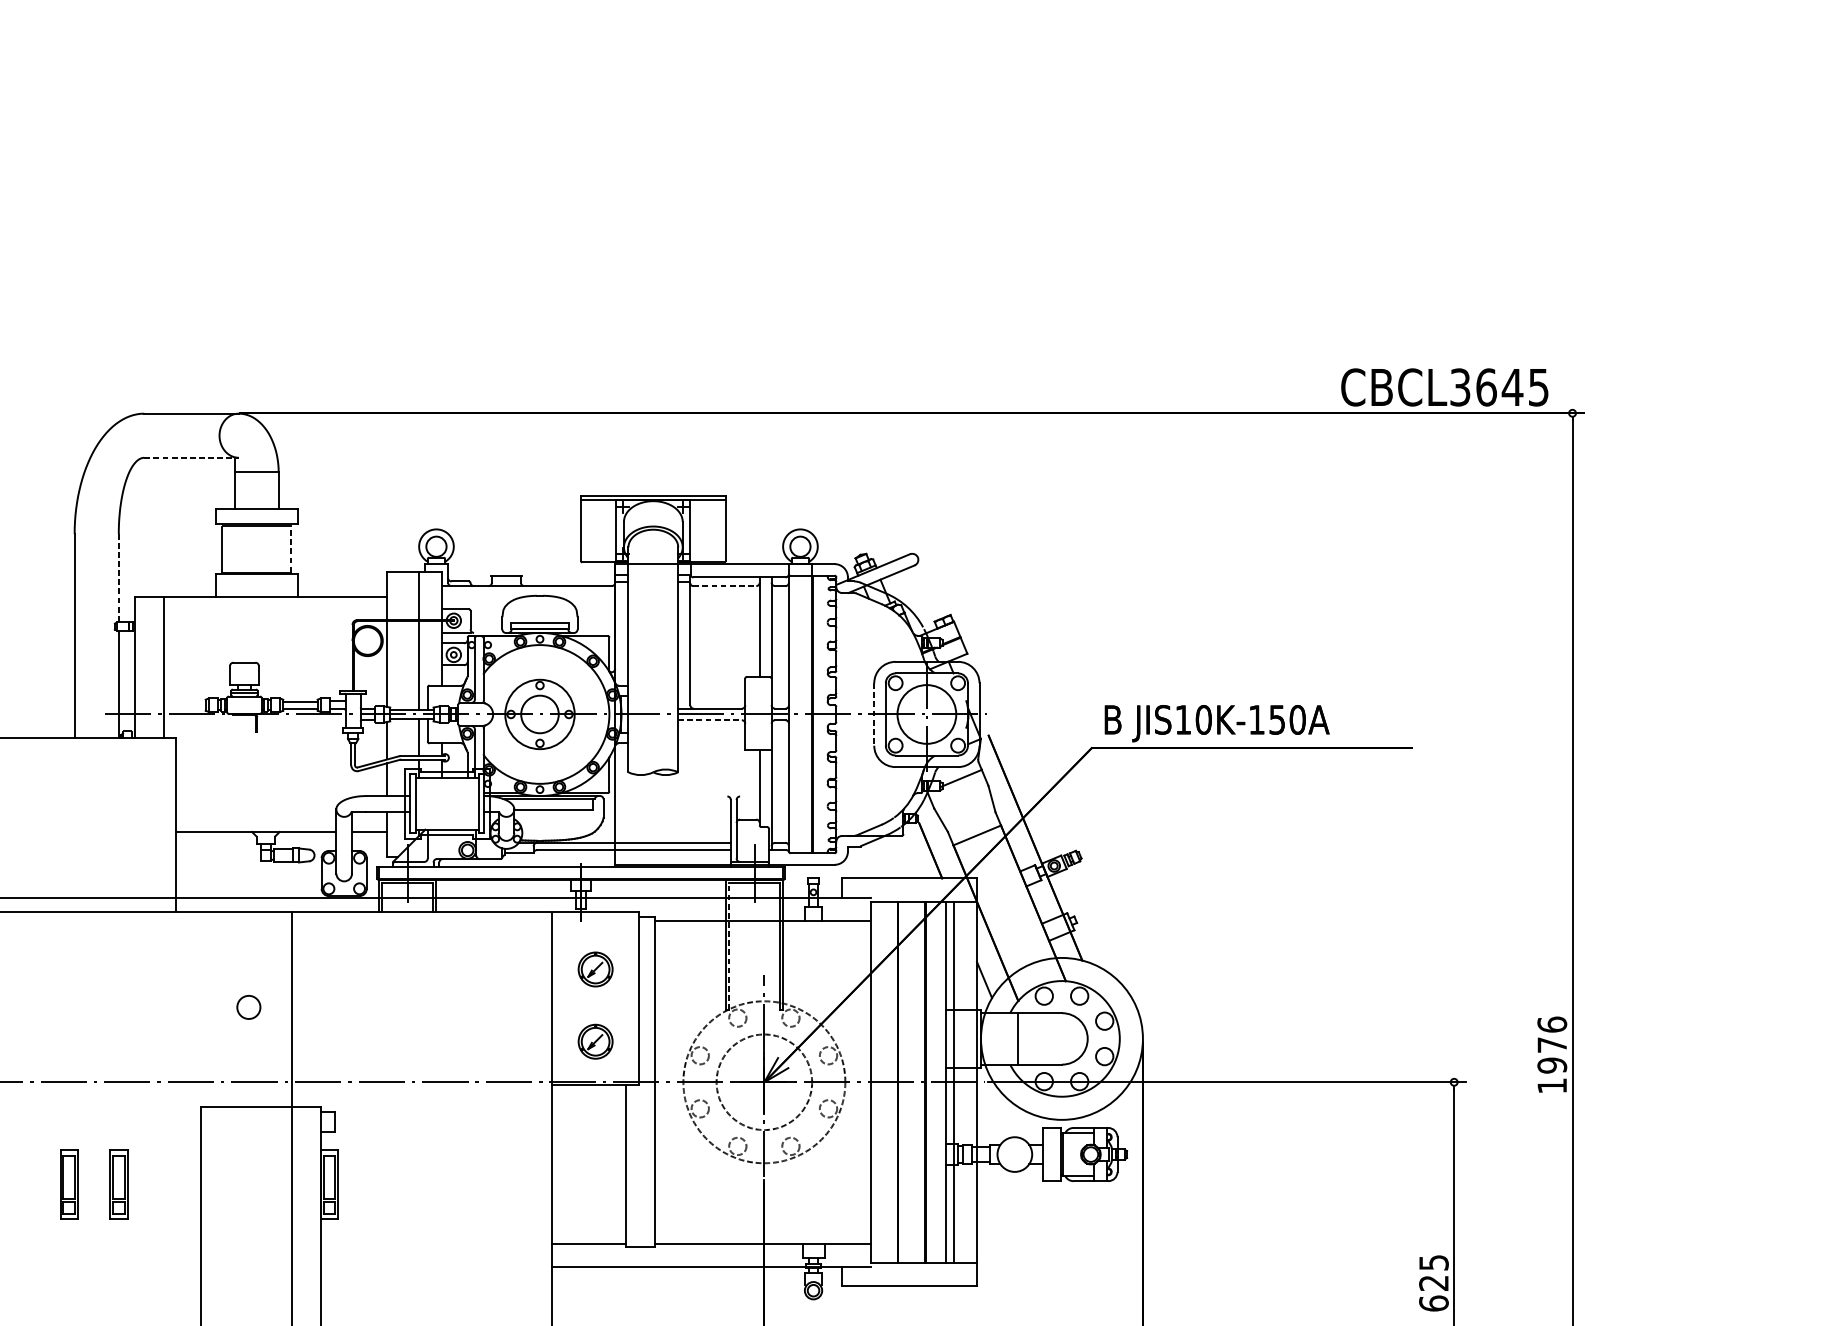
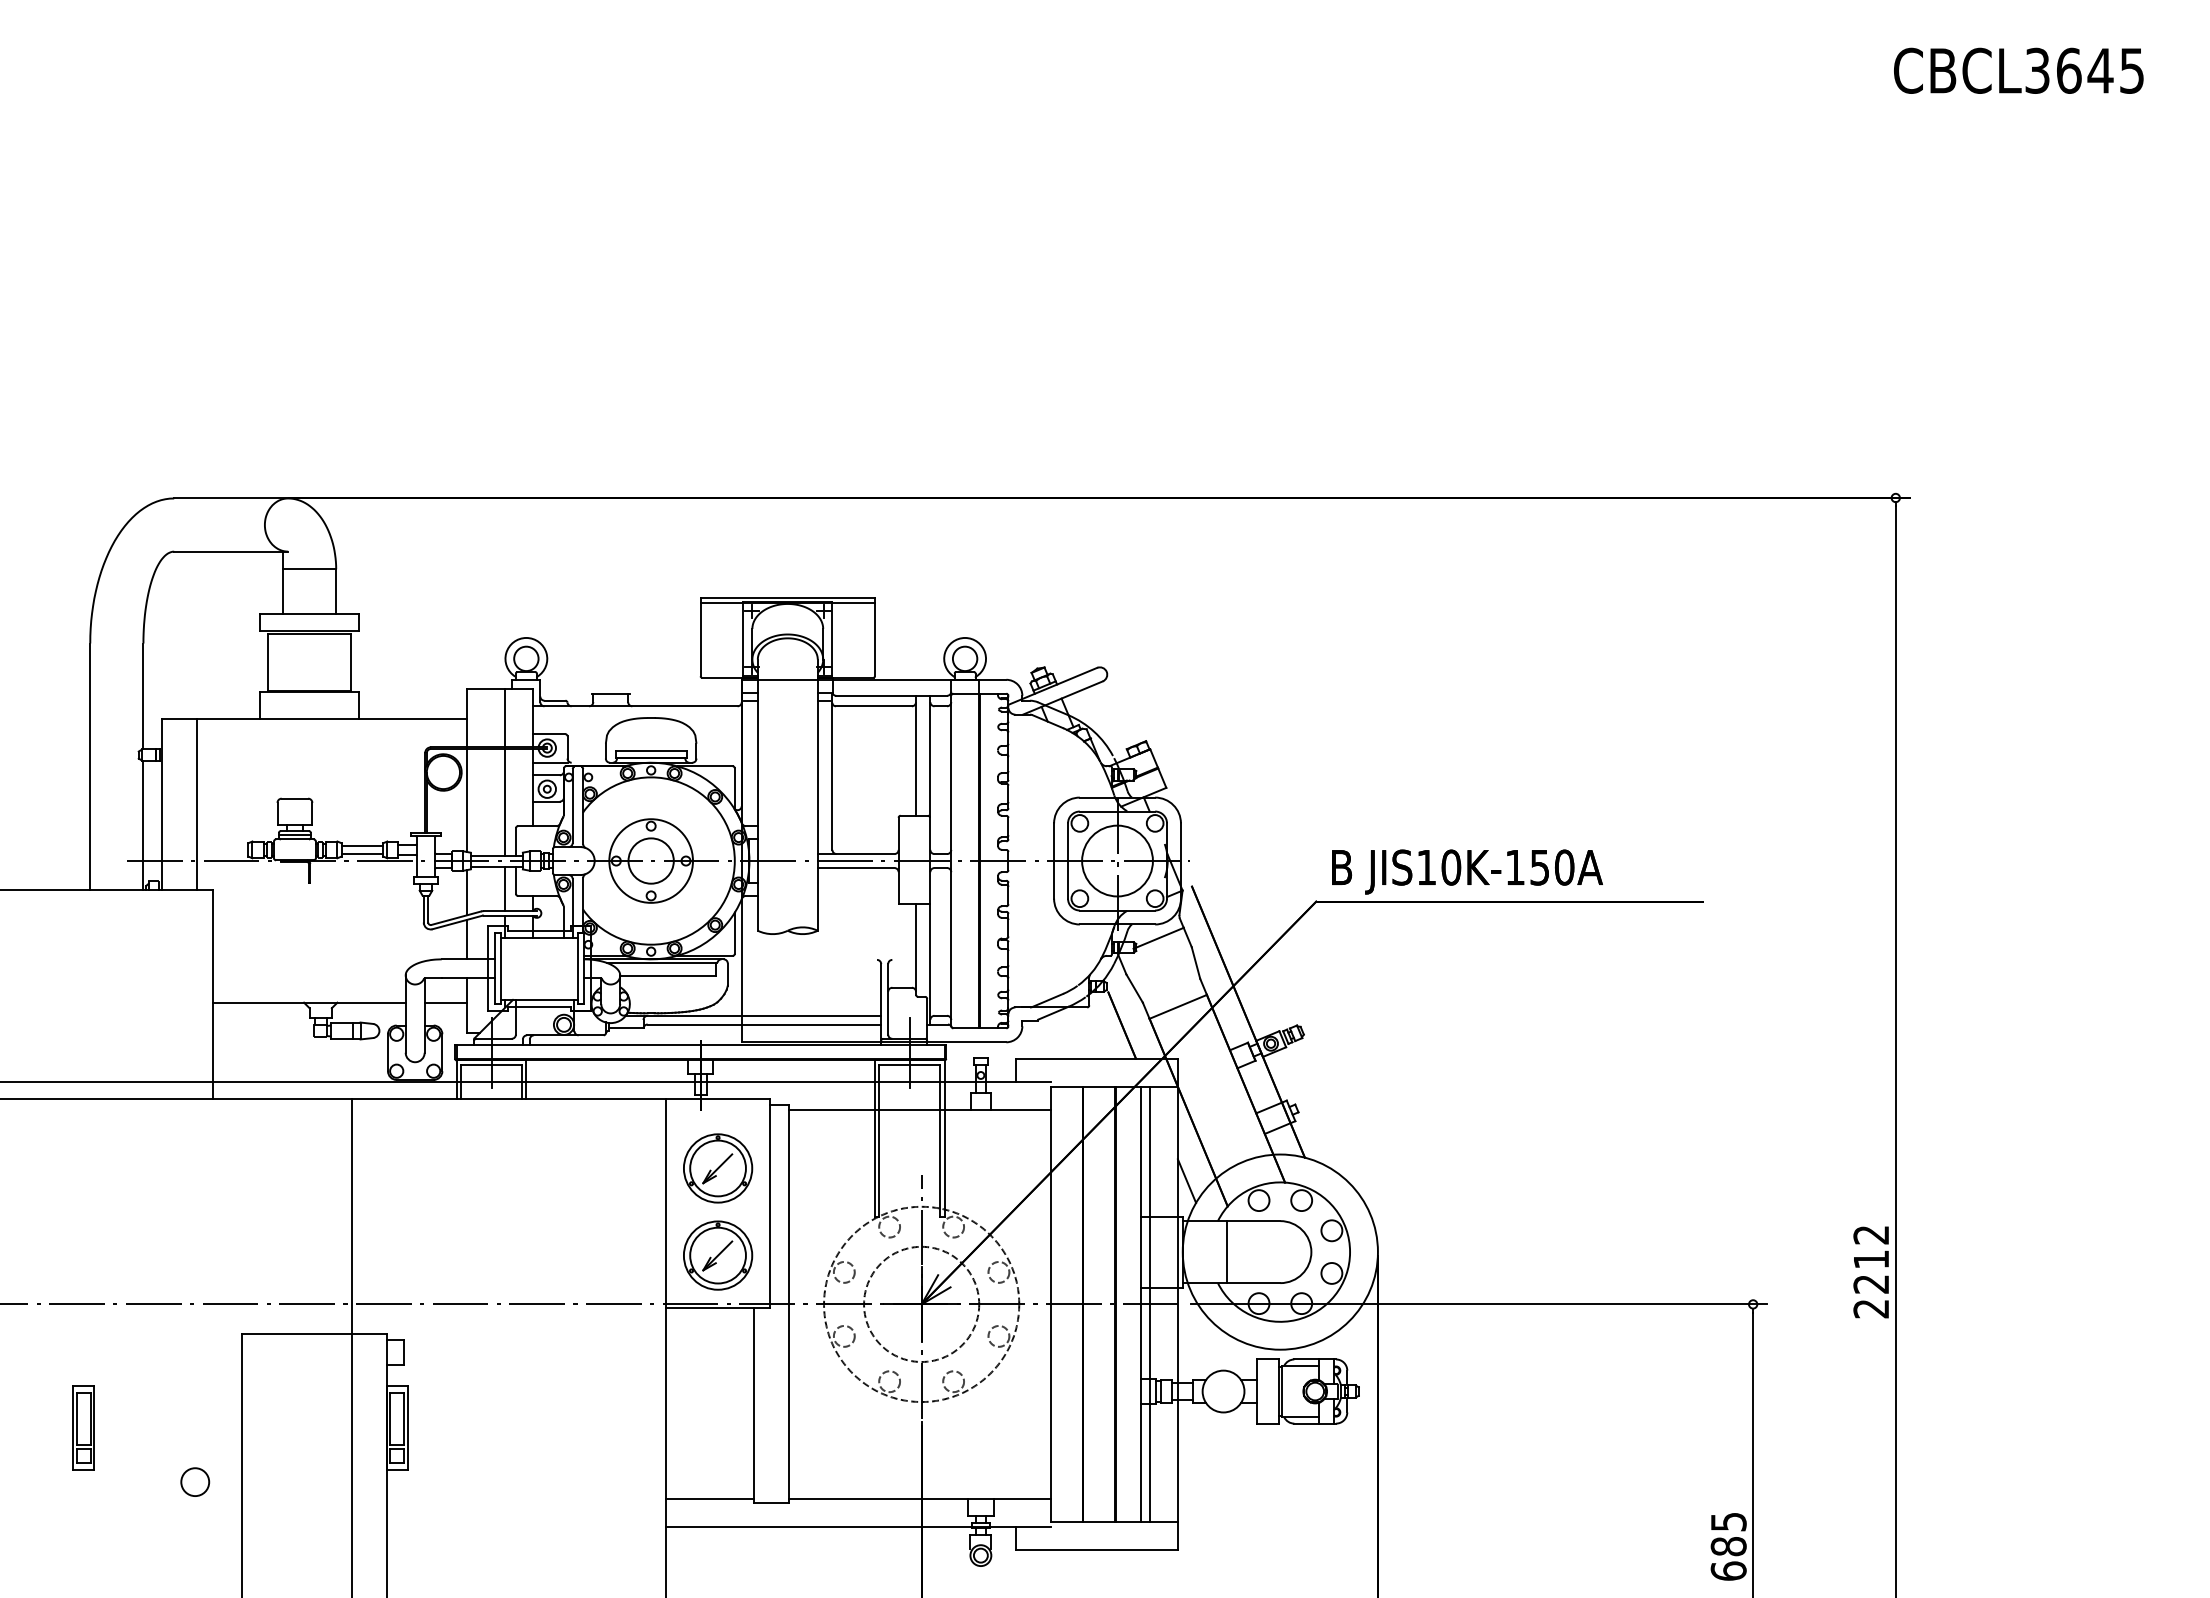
text: (1444, 387) -> (2018, 70), moved
line: (191, 457) -> (231, 551), dashed -> solid
line: (291, 549) -> (351, 662), dashed -> solid
line: (118, 577) -> (143, 696), dashed -> solid
line: (724, 586) -> (873, 706), dashed -> solid
line: (874, 714) -> (1054, 861), dashed -> solid
line: (710, 720) -> (856, 868), dashed -> solid
line: (729, 946) -> (879, 1140), dashed -> solid
part: (595, 969) -> (718, 1168), size x1.67
circle: (249, 1006) -> (195, 1481), moved
part: (595, 1041) -> (718, 1255), size x1.67
text: (1552, 1054) -> (1871, 1271), 1976 -> 2212
part: (118, 1184) -> (143, 1427), removed
text: (1433, 1283) -> (1728, 1546), 625 -> 685

